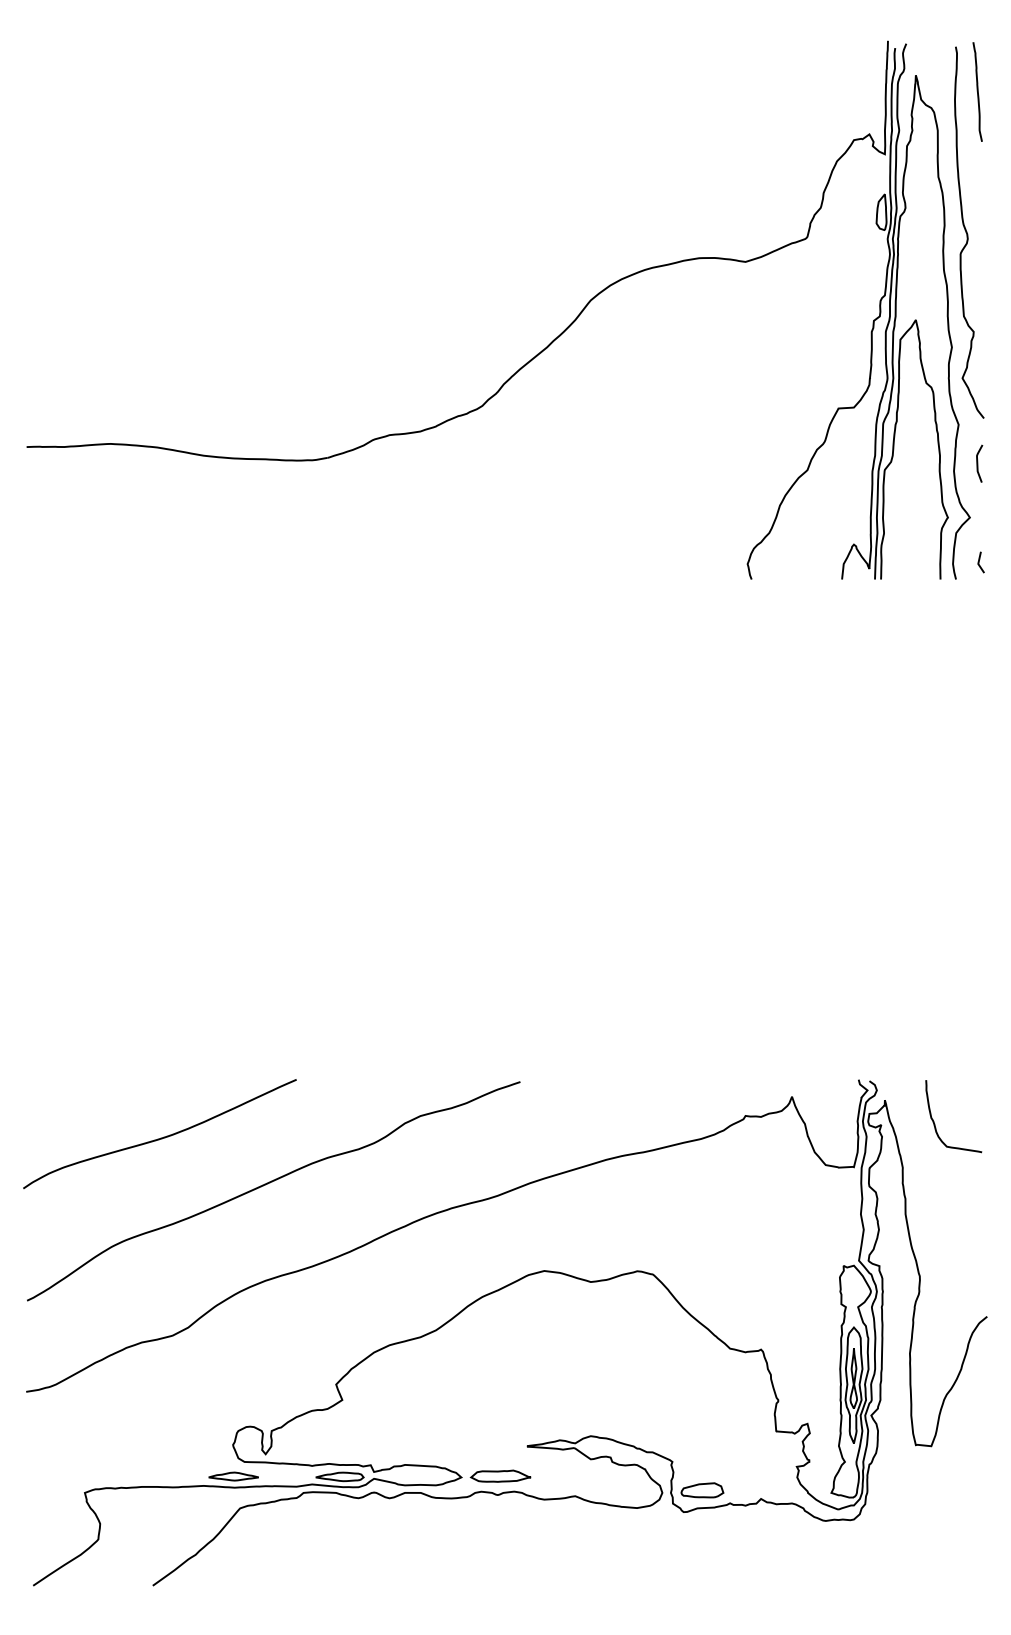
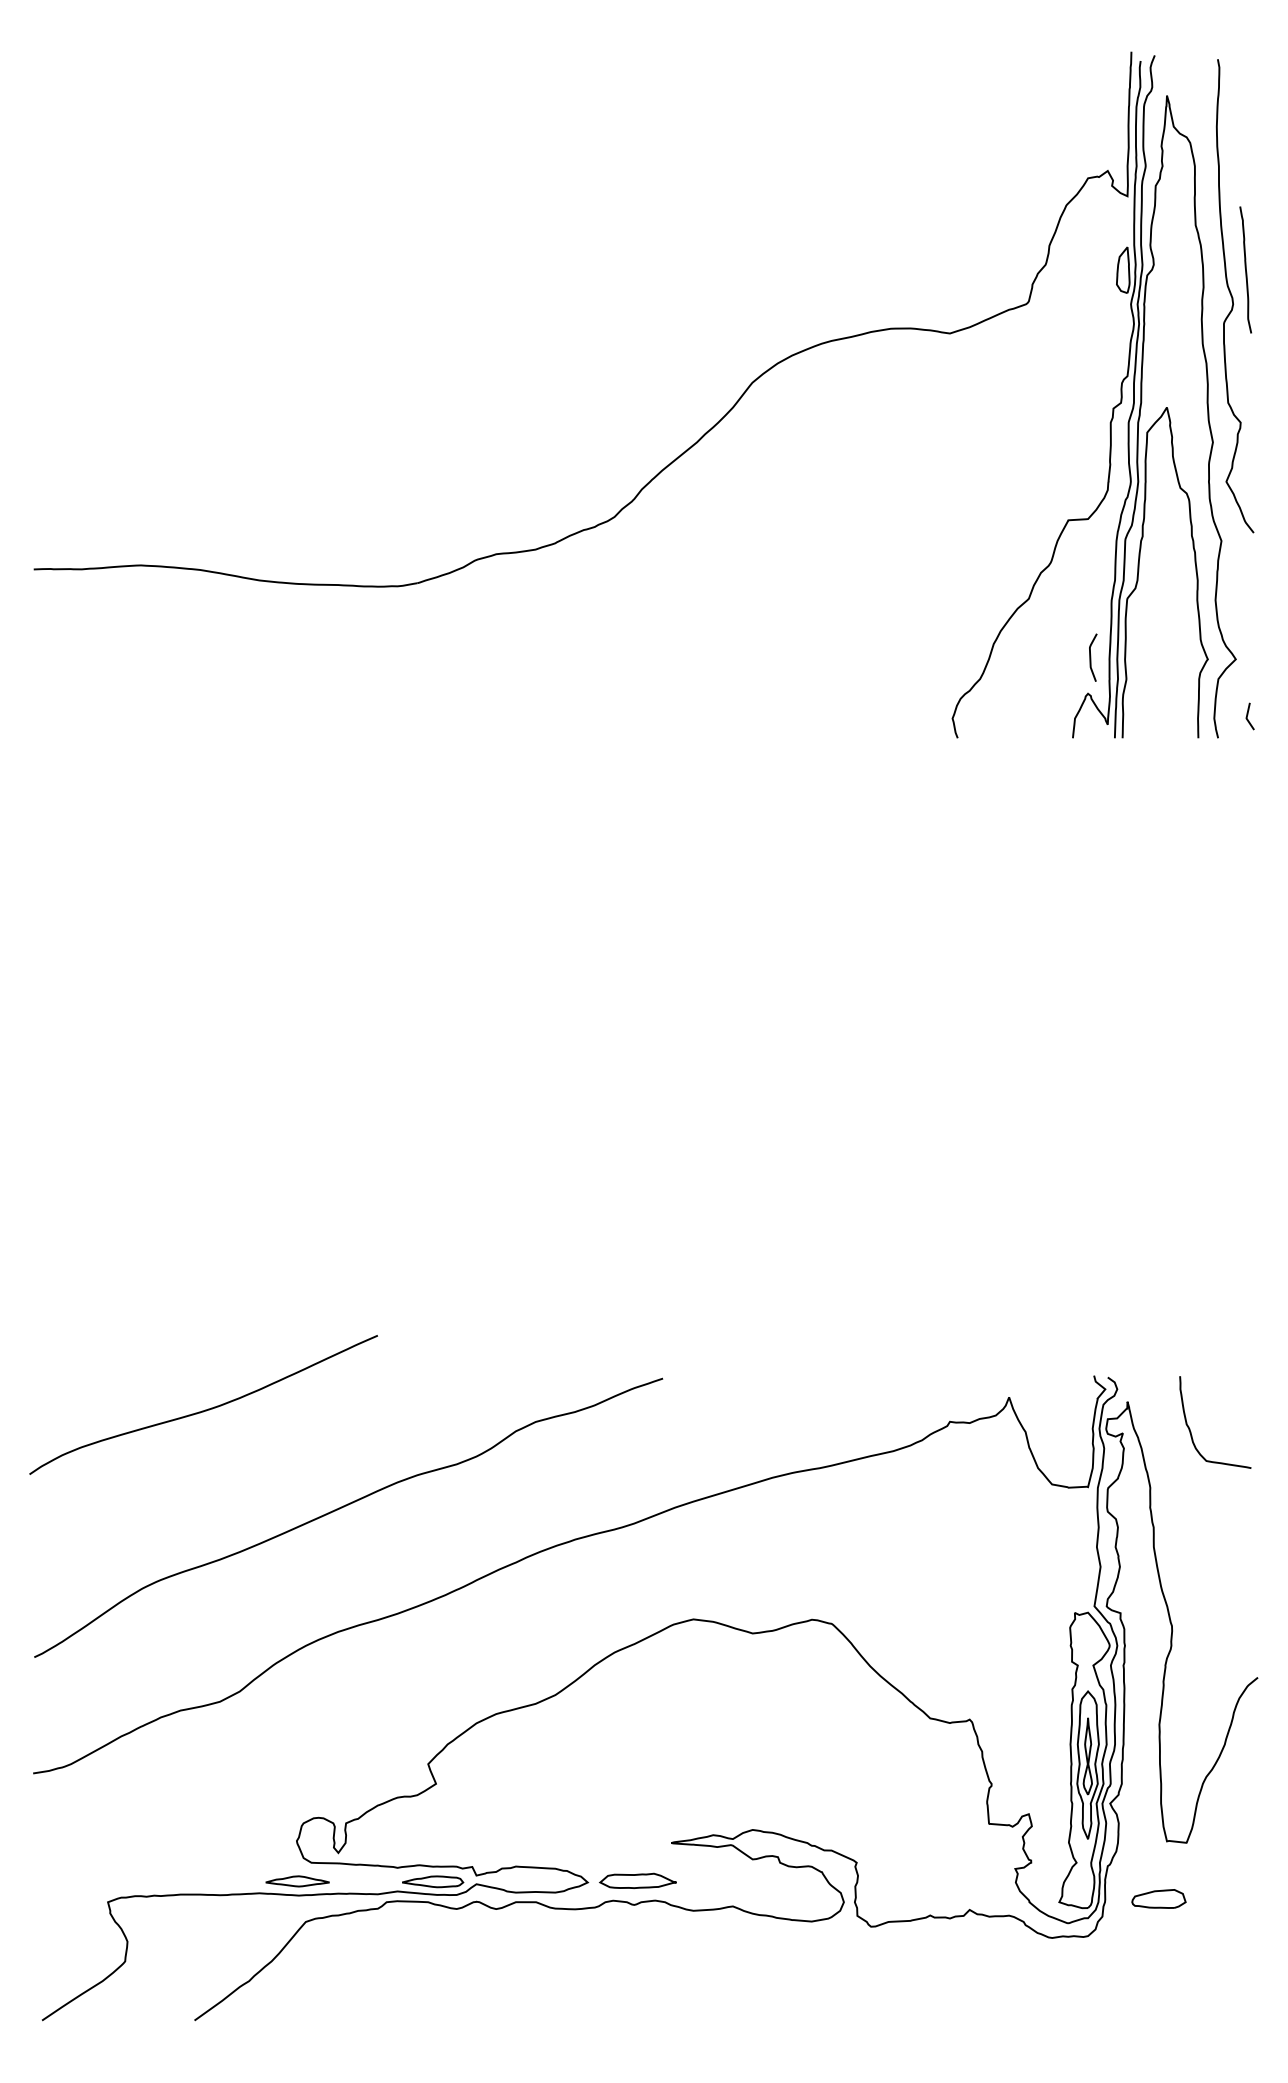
curve: (977, 91) -> (1245, 269), moved
curve: (978, 463) -> (1091, 657), moved
curve: (161, 1137) -> (205, 1409), moved
part: (702, 1489) -> (1158, 1898), moved

